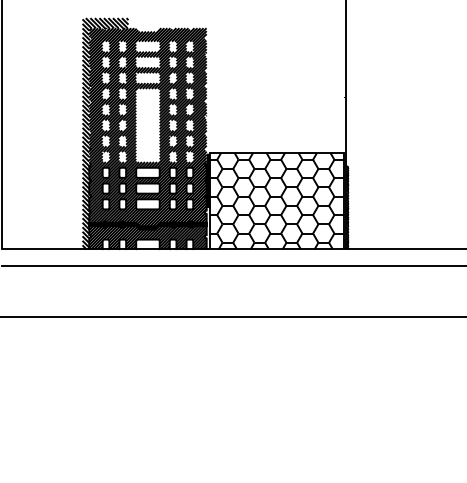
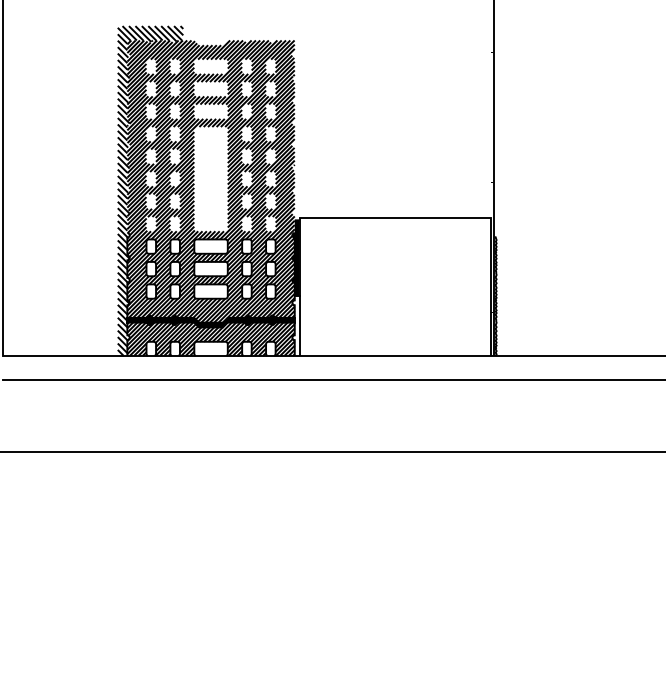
hatch: (277, 201) -> (395, 287), removed

